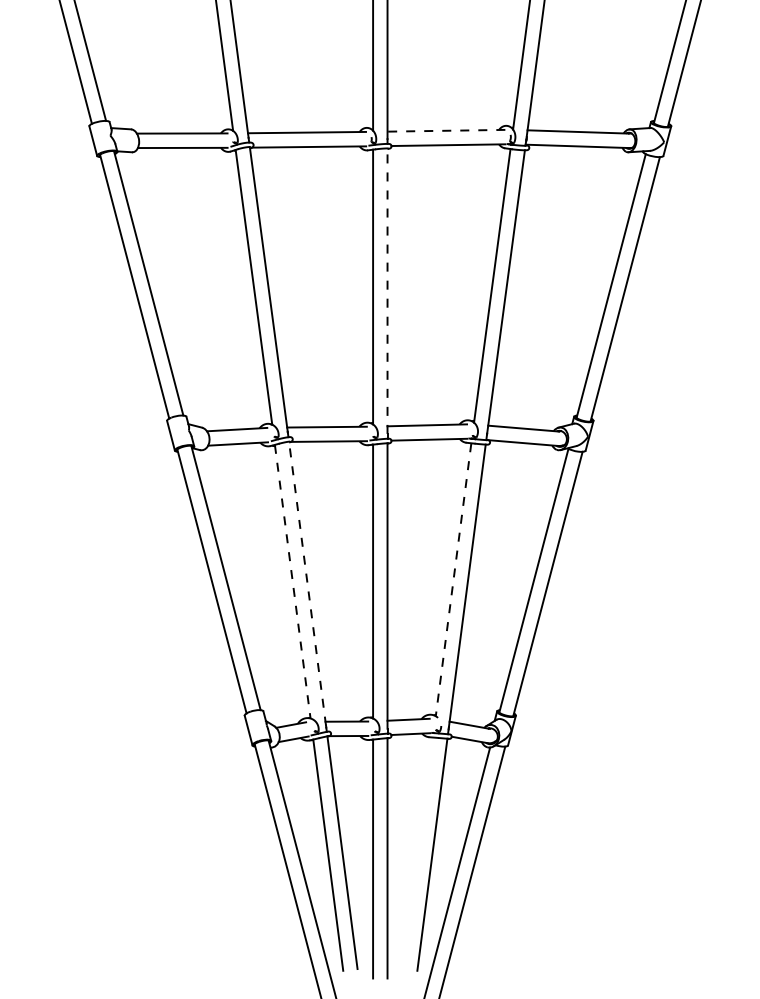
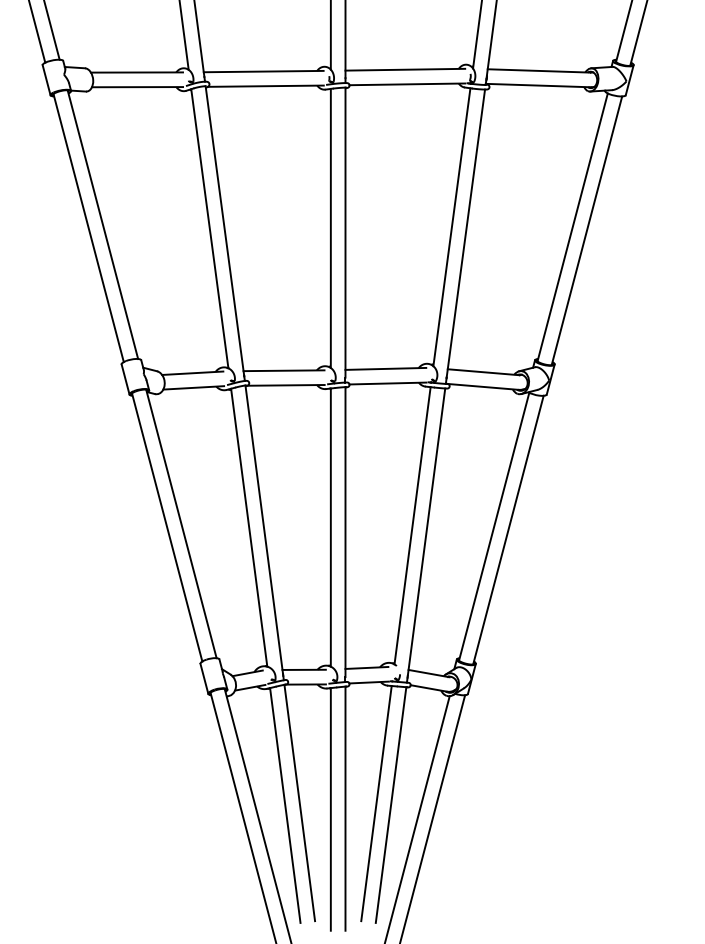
line: (446, 130) -> (405, 69), dashed -> solid
line: (387, 291) -> (345, 232), dashed -> solid
line: (453, 579) -> (412, 525), dashed -> solid
line: (292, 581) -> (248, 527), dashed -> solid
line: (307, 583) -> (264, 529), dashed -> solid
line: (418, 853) -> (376, 803), added

